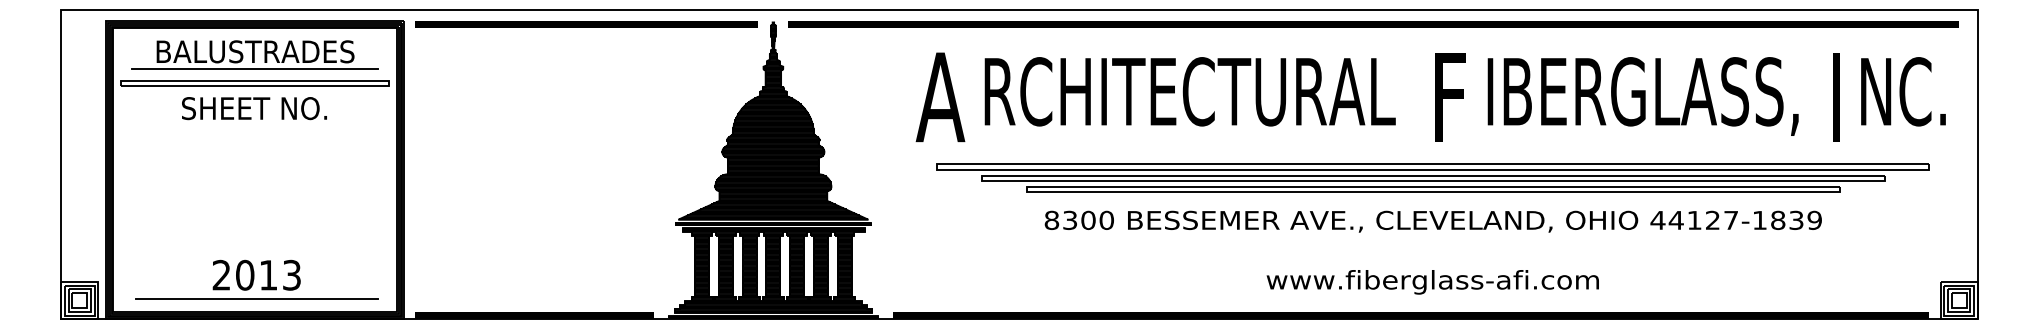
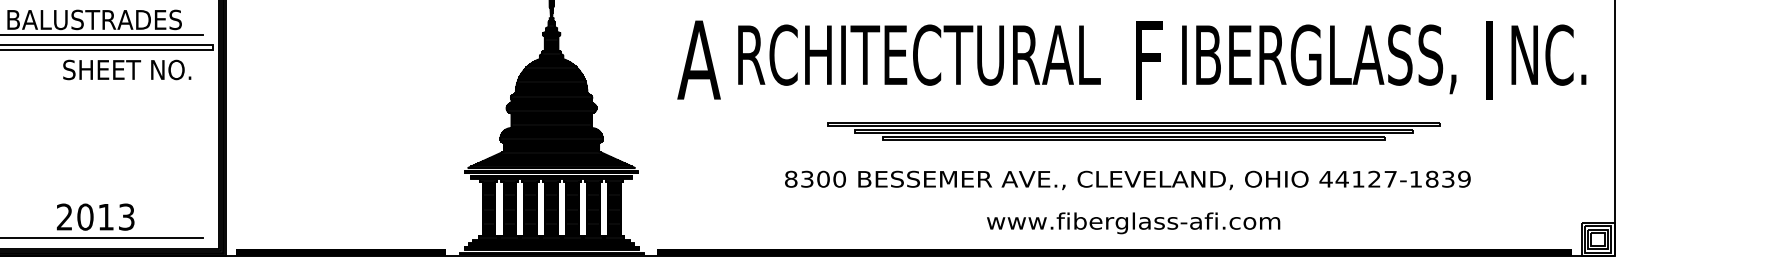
text: (254, 108) -> (127, 69), moved
part: (1432, 177) -> (1133, 130), size x0.7
text: (1432, 221) -> (1127, 180), moved

